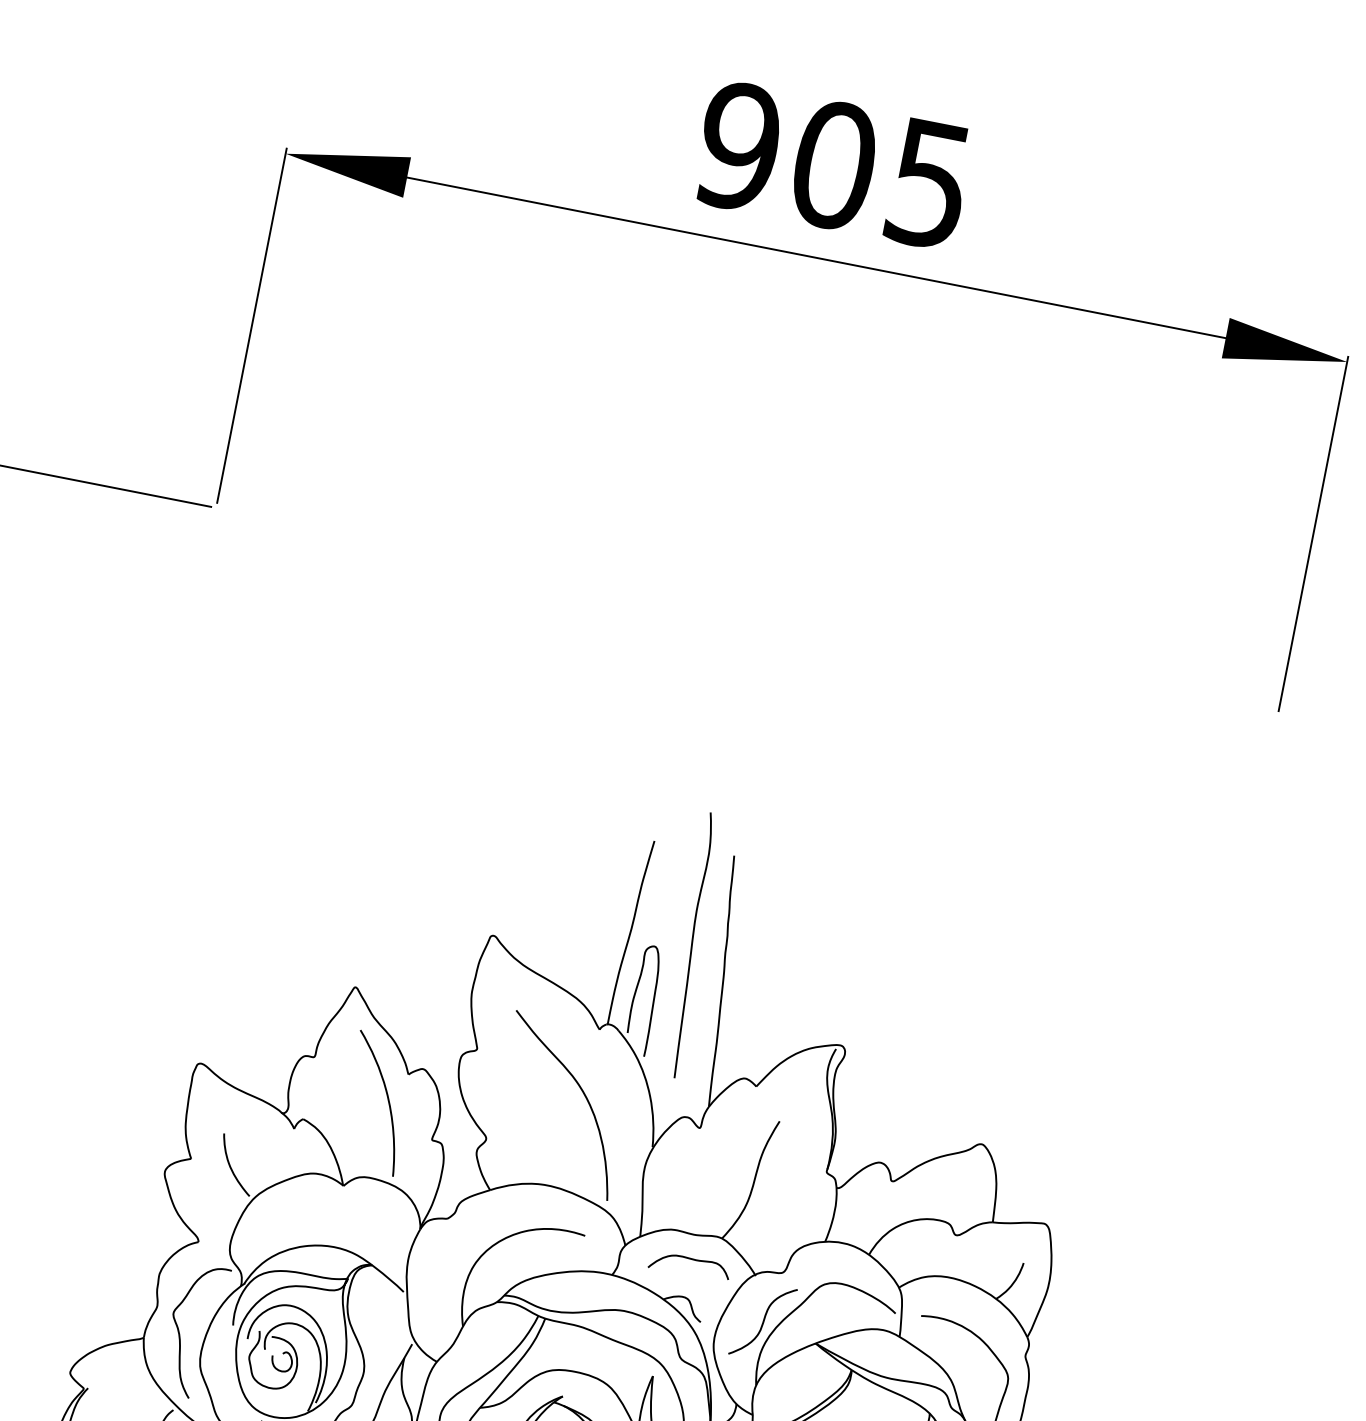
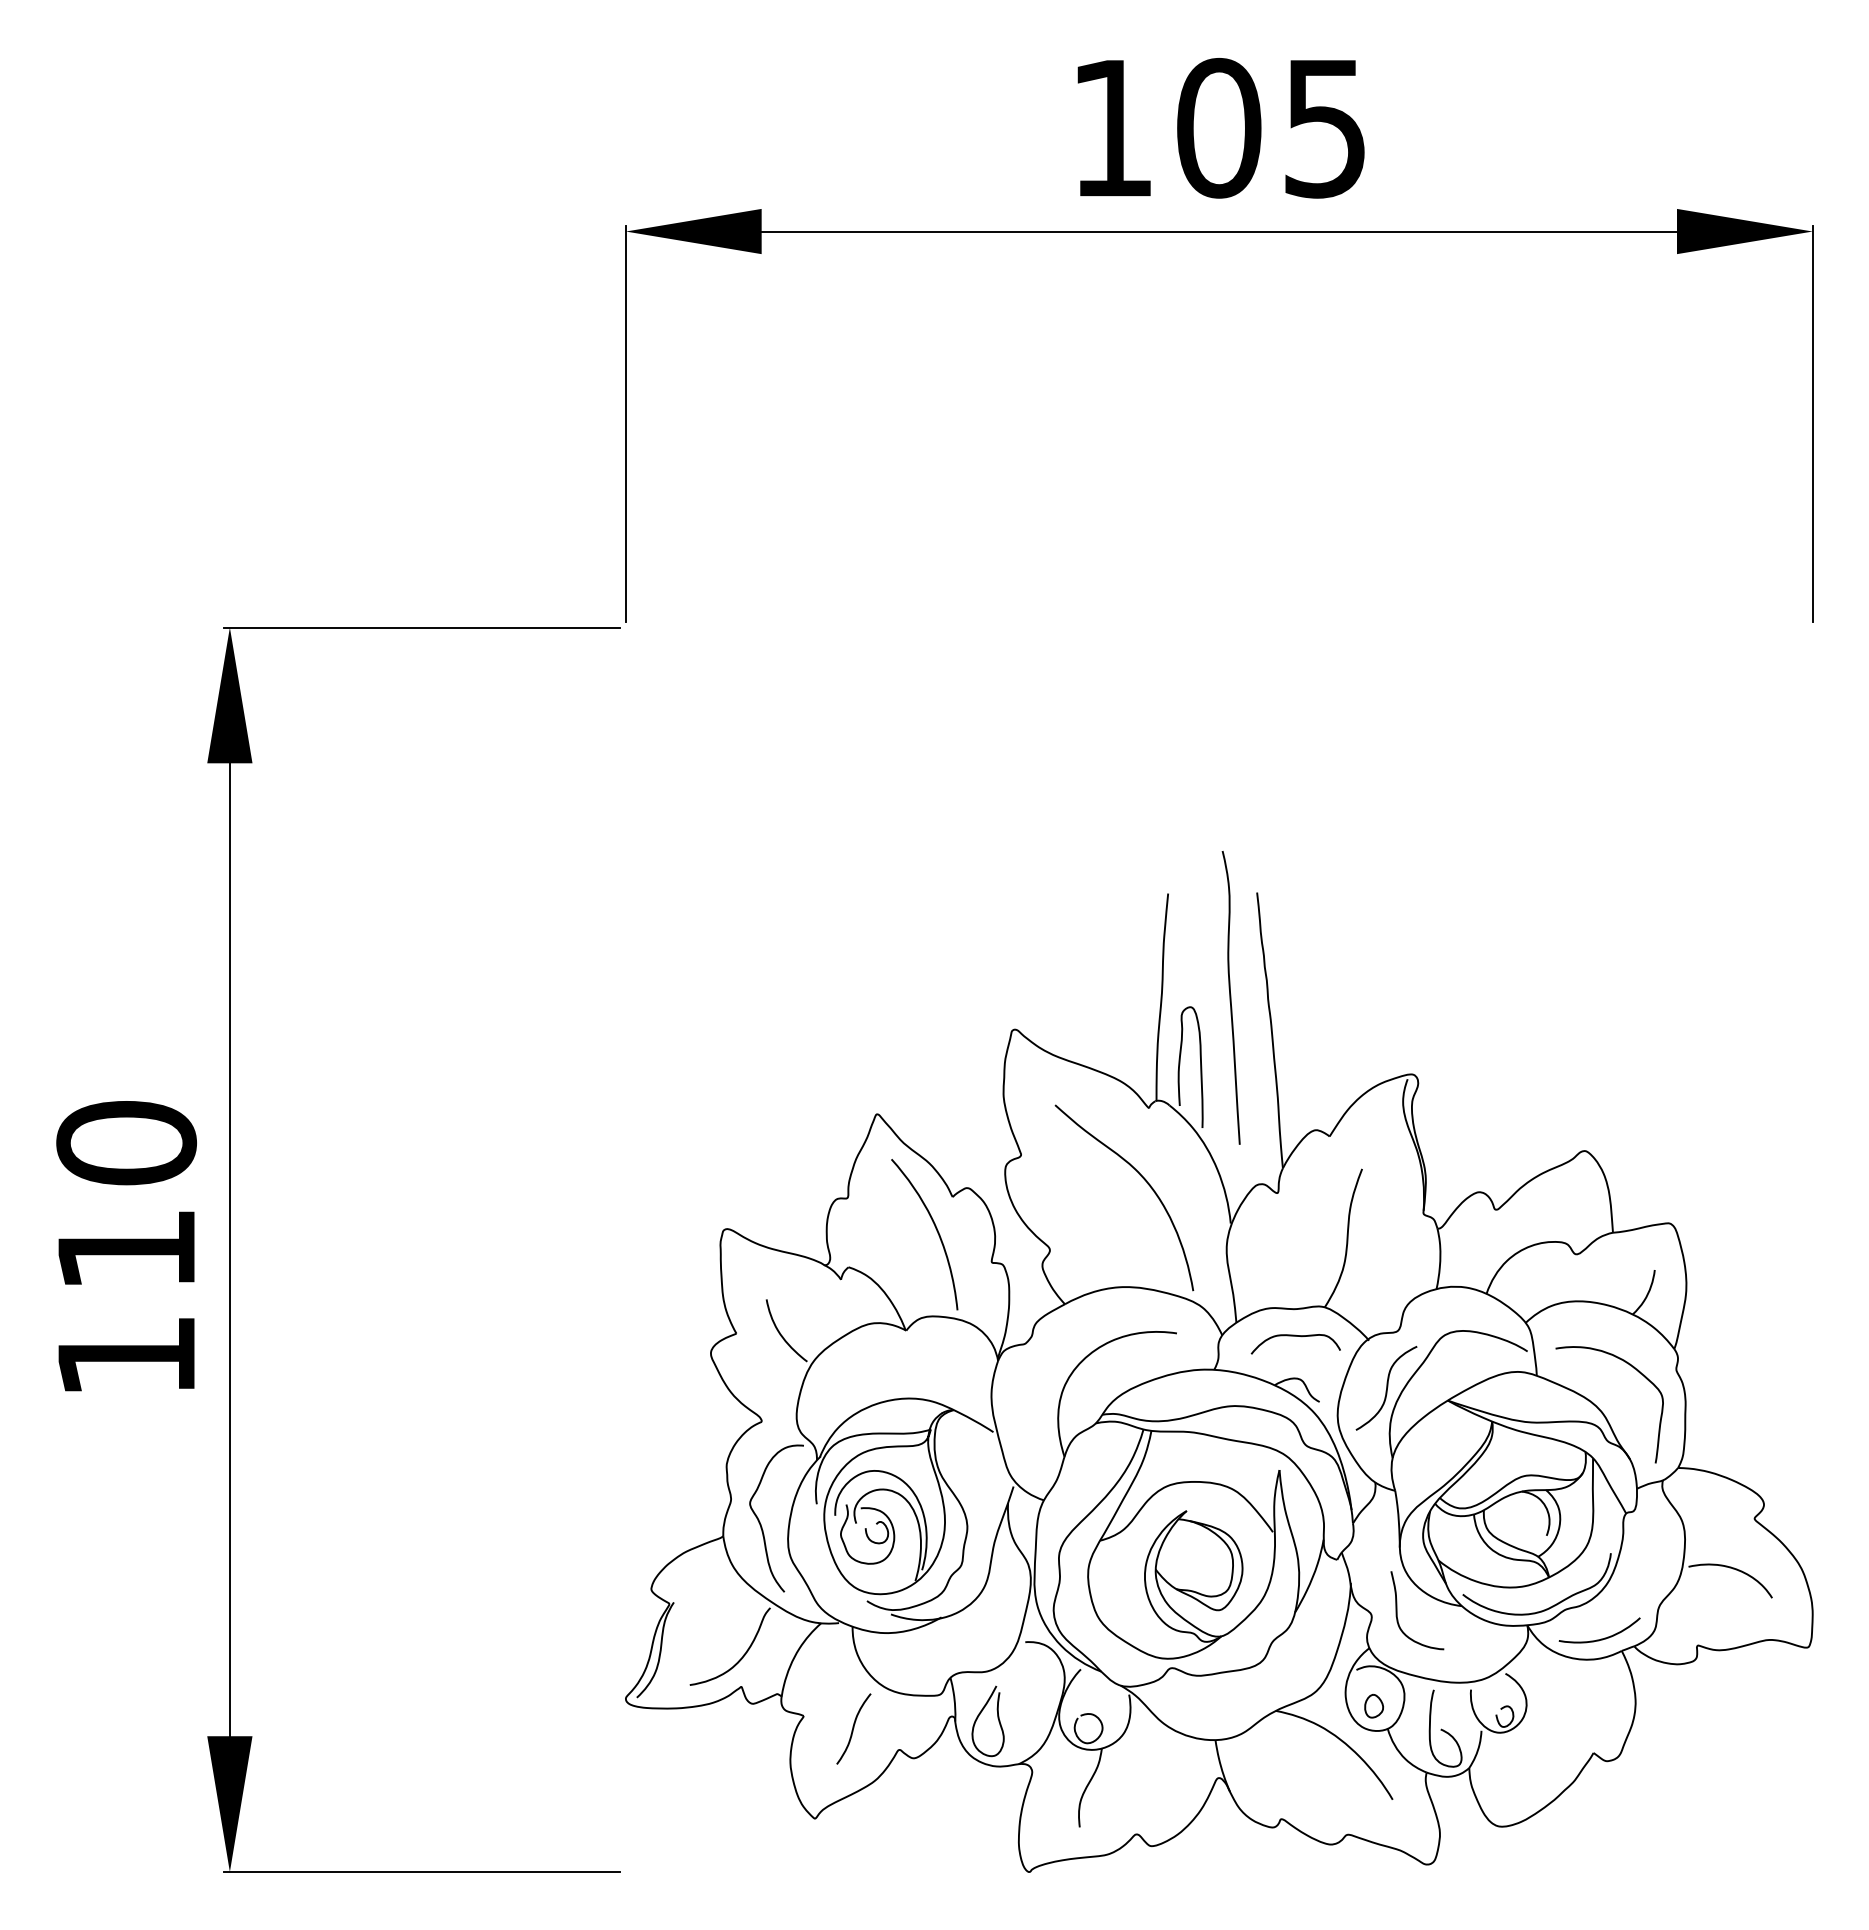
text: (738, 146) -> (1112, 128), 905 -> 105

